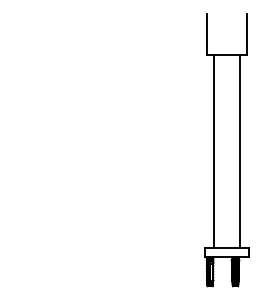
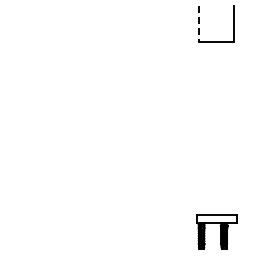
line: (207, 34) -> (199, 24), solid -> dashed
line: (214, 151) -> (205, 128), removed
line: (239, 151) -> (227, 128), removed

